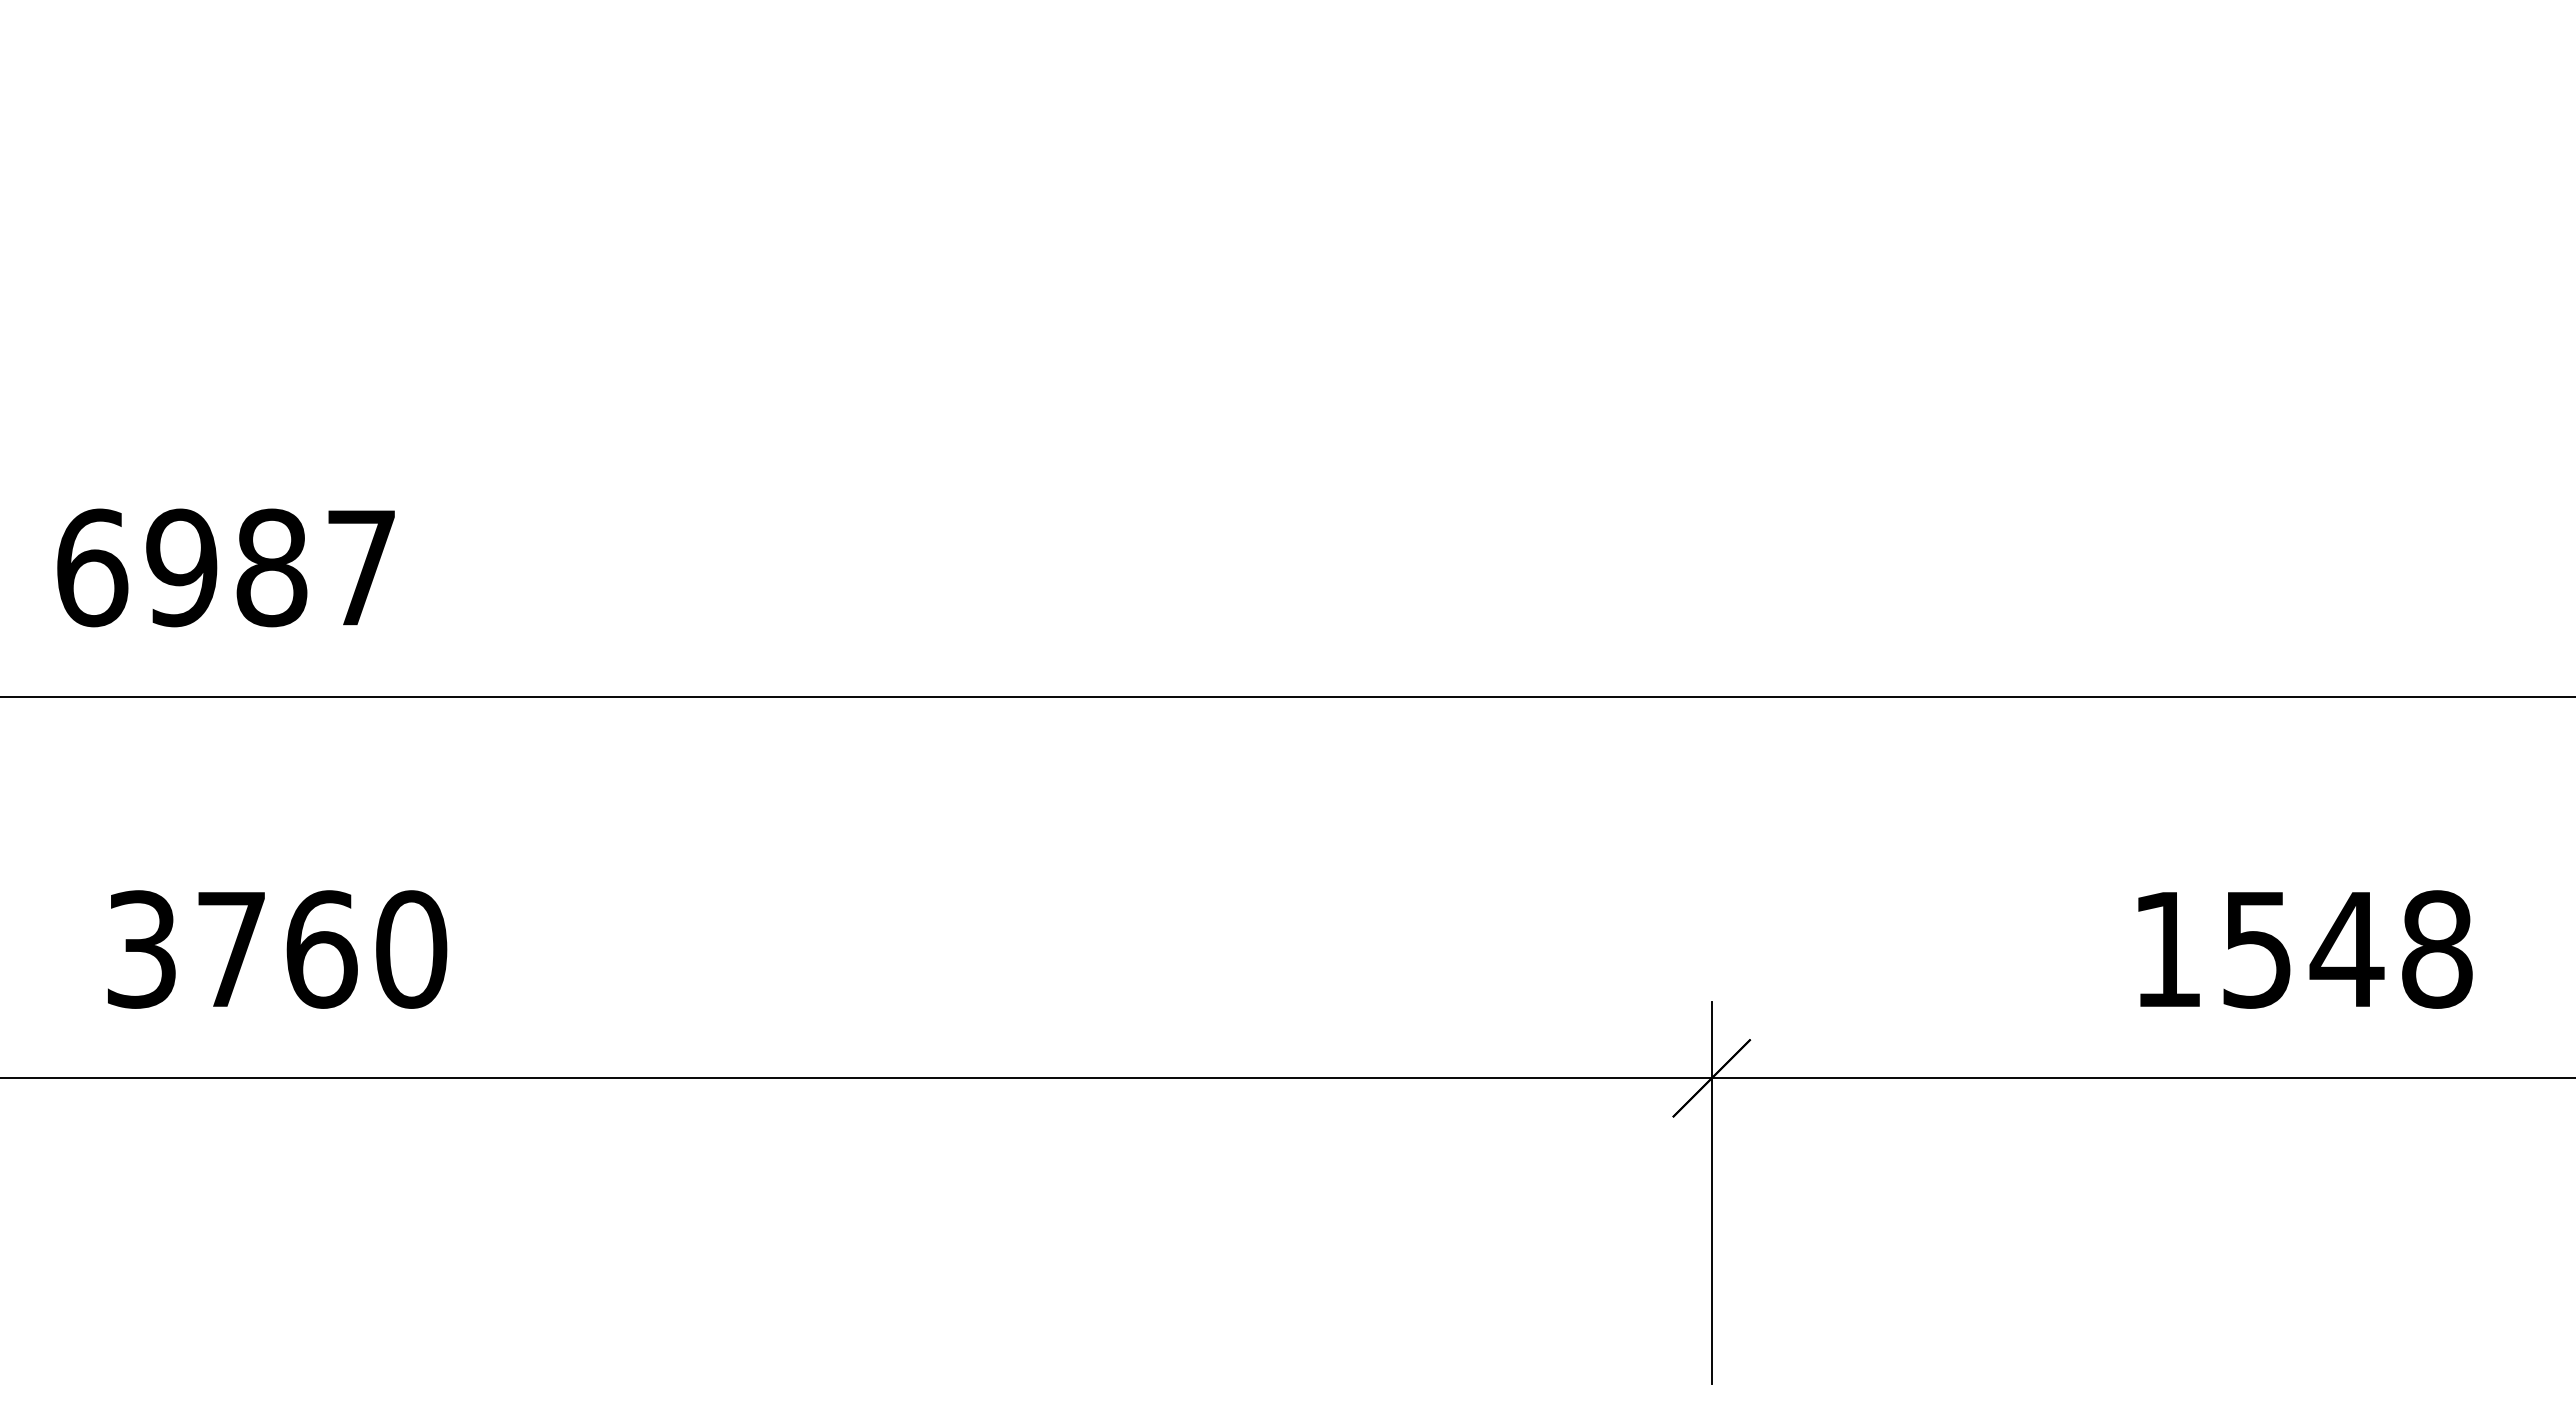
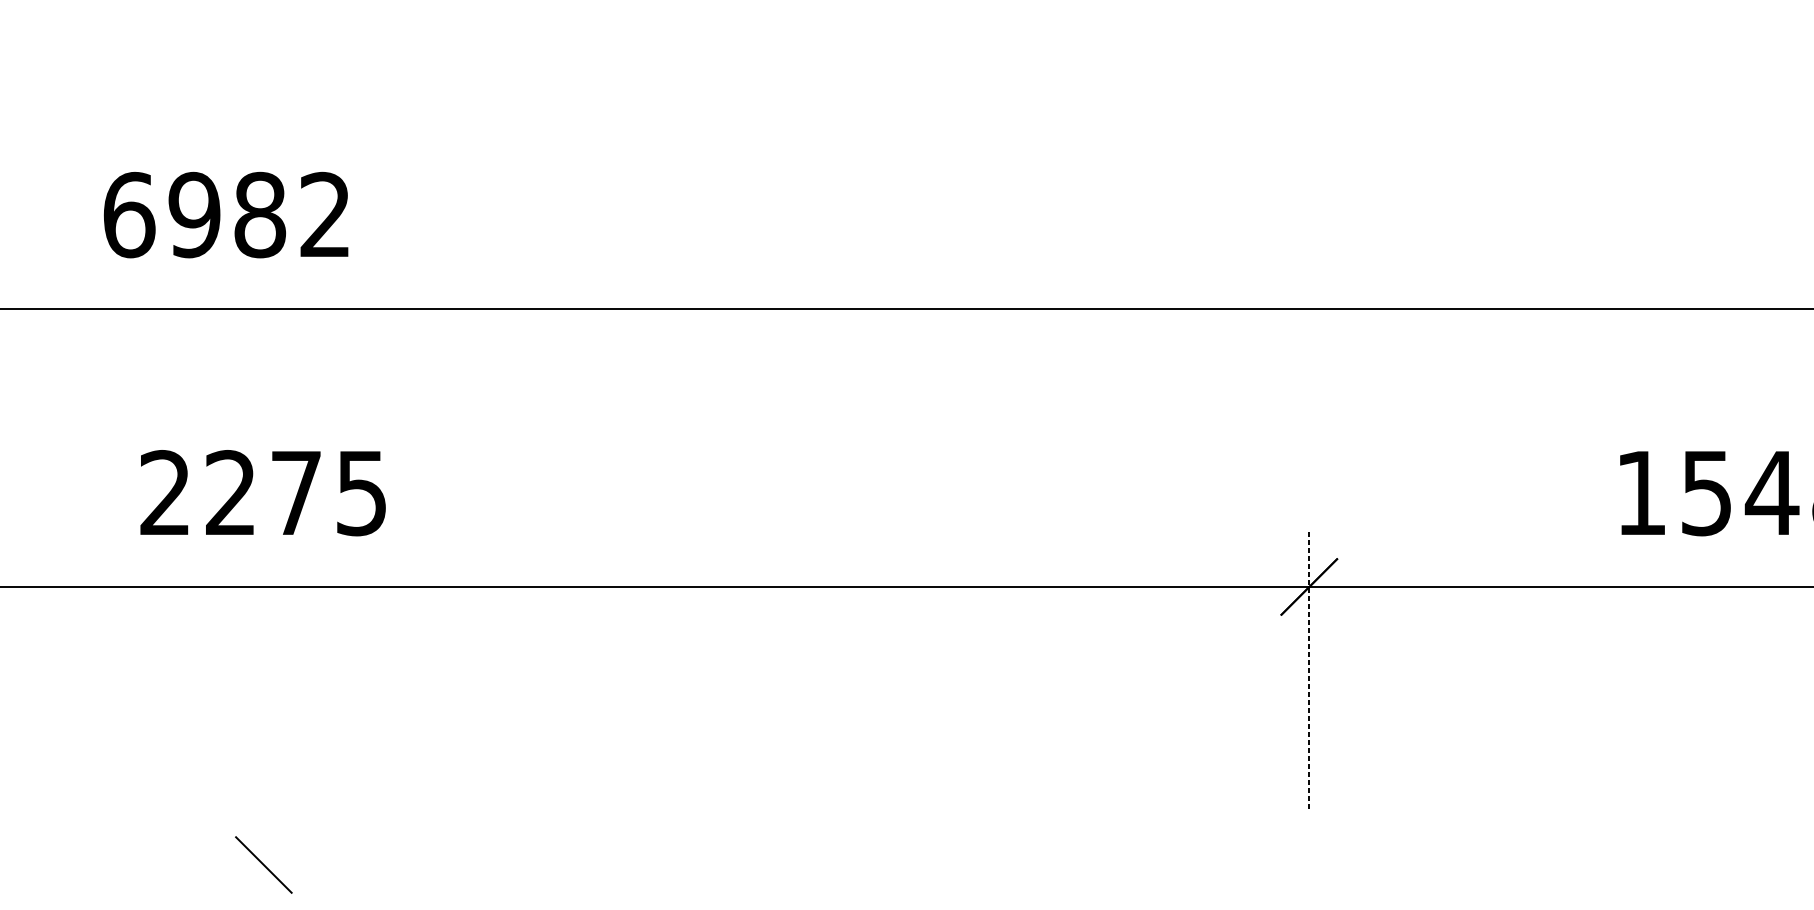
text: (360, 566) -> (324, 214), 6987 -> 6982
text: (277, 949) -> (264, 493), 3760 -> 2275
line: (1711, 1192) -> (1309, 670), solid -> dashed

